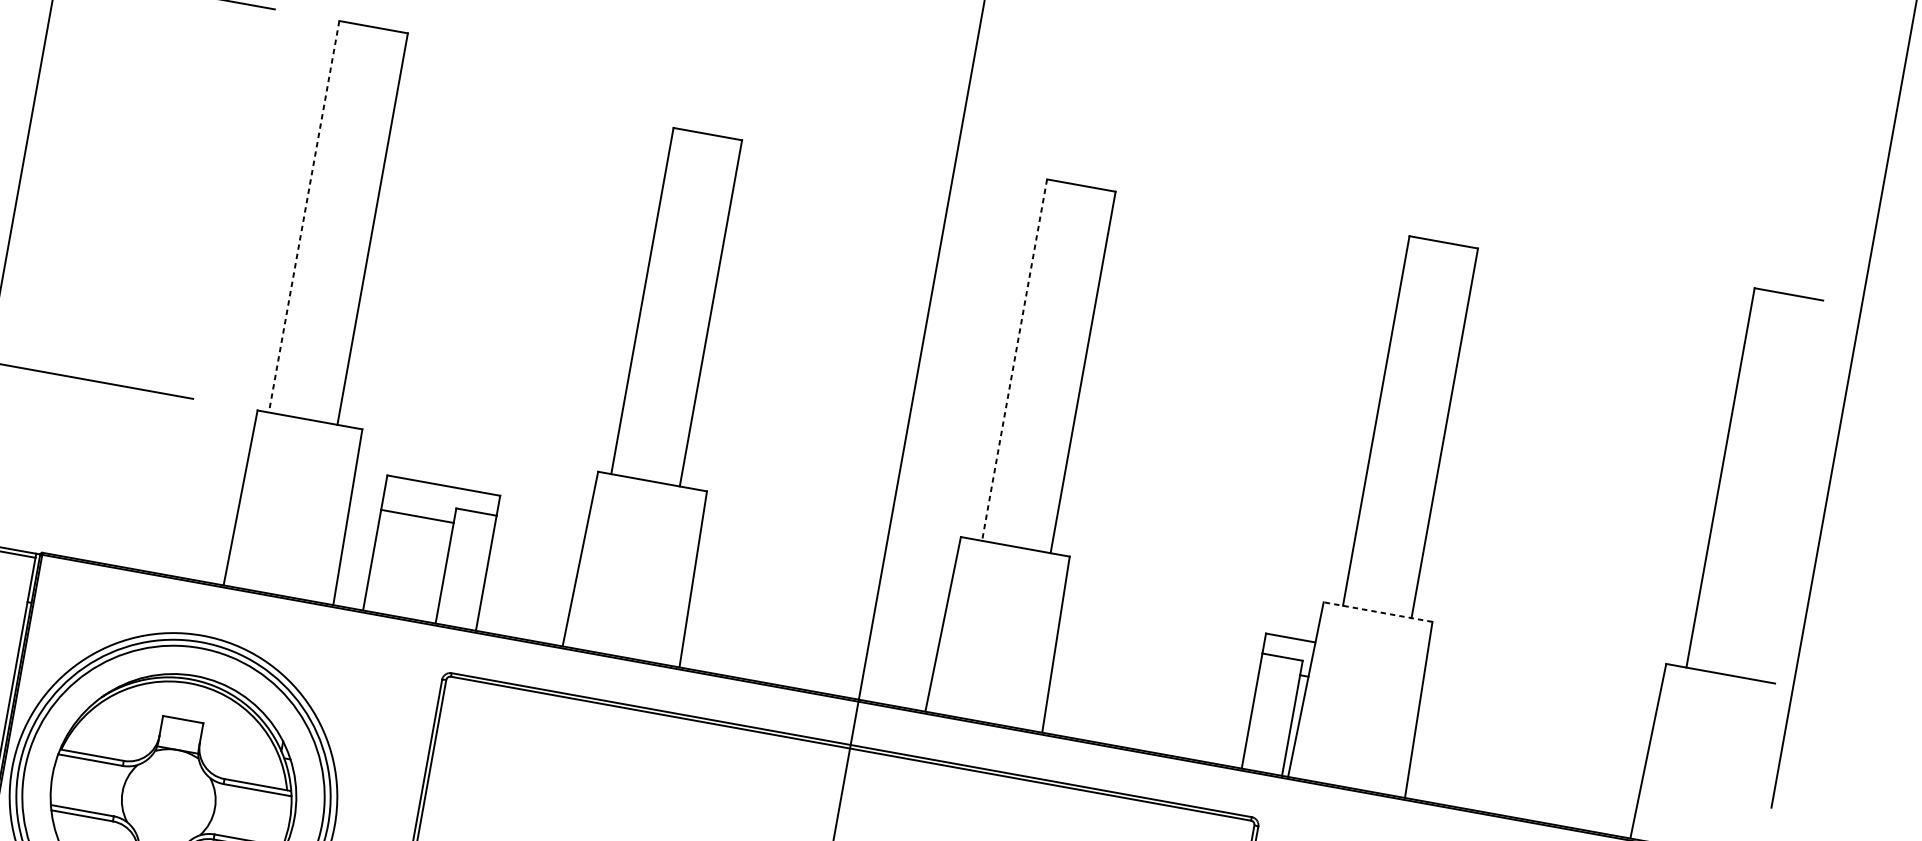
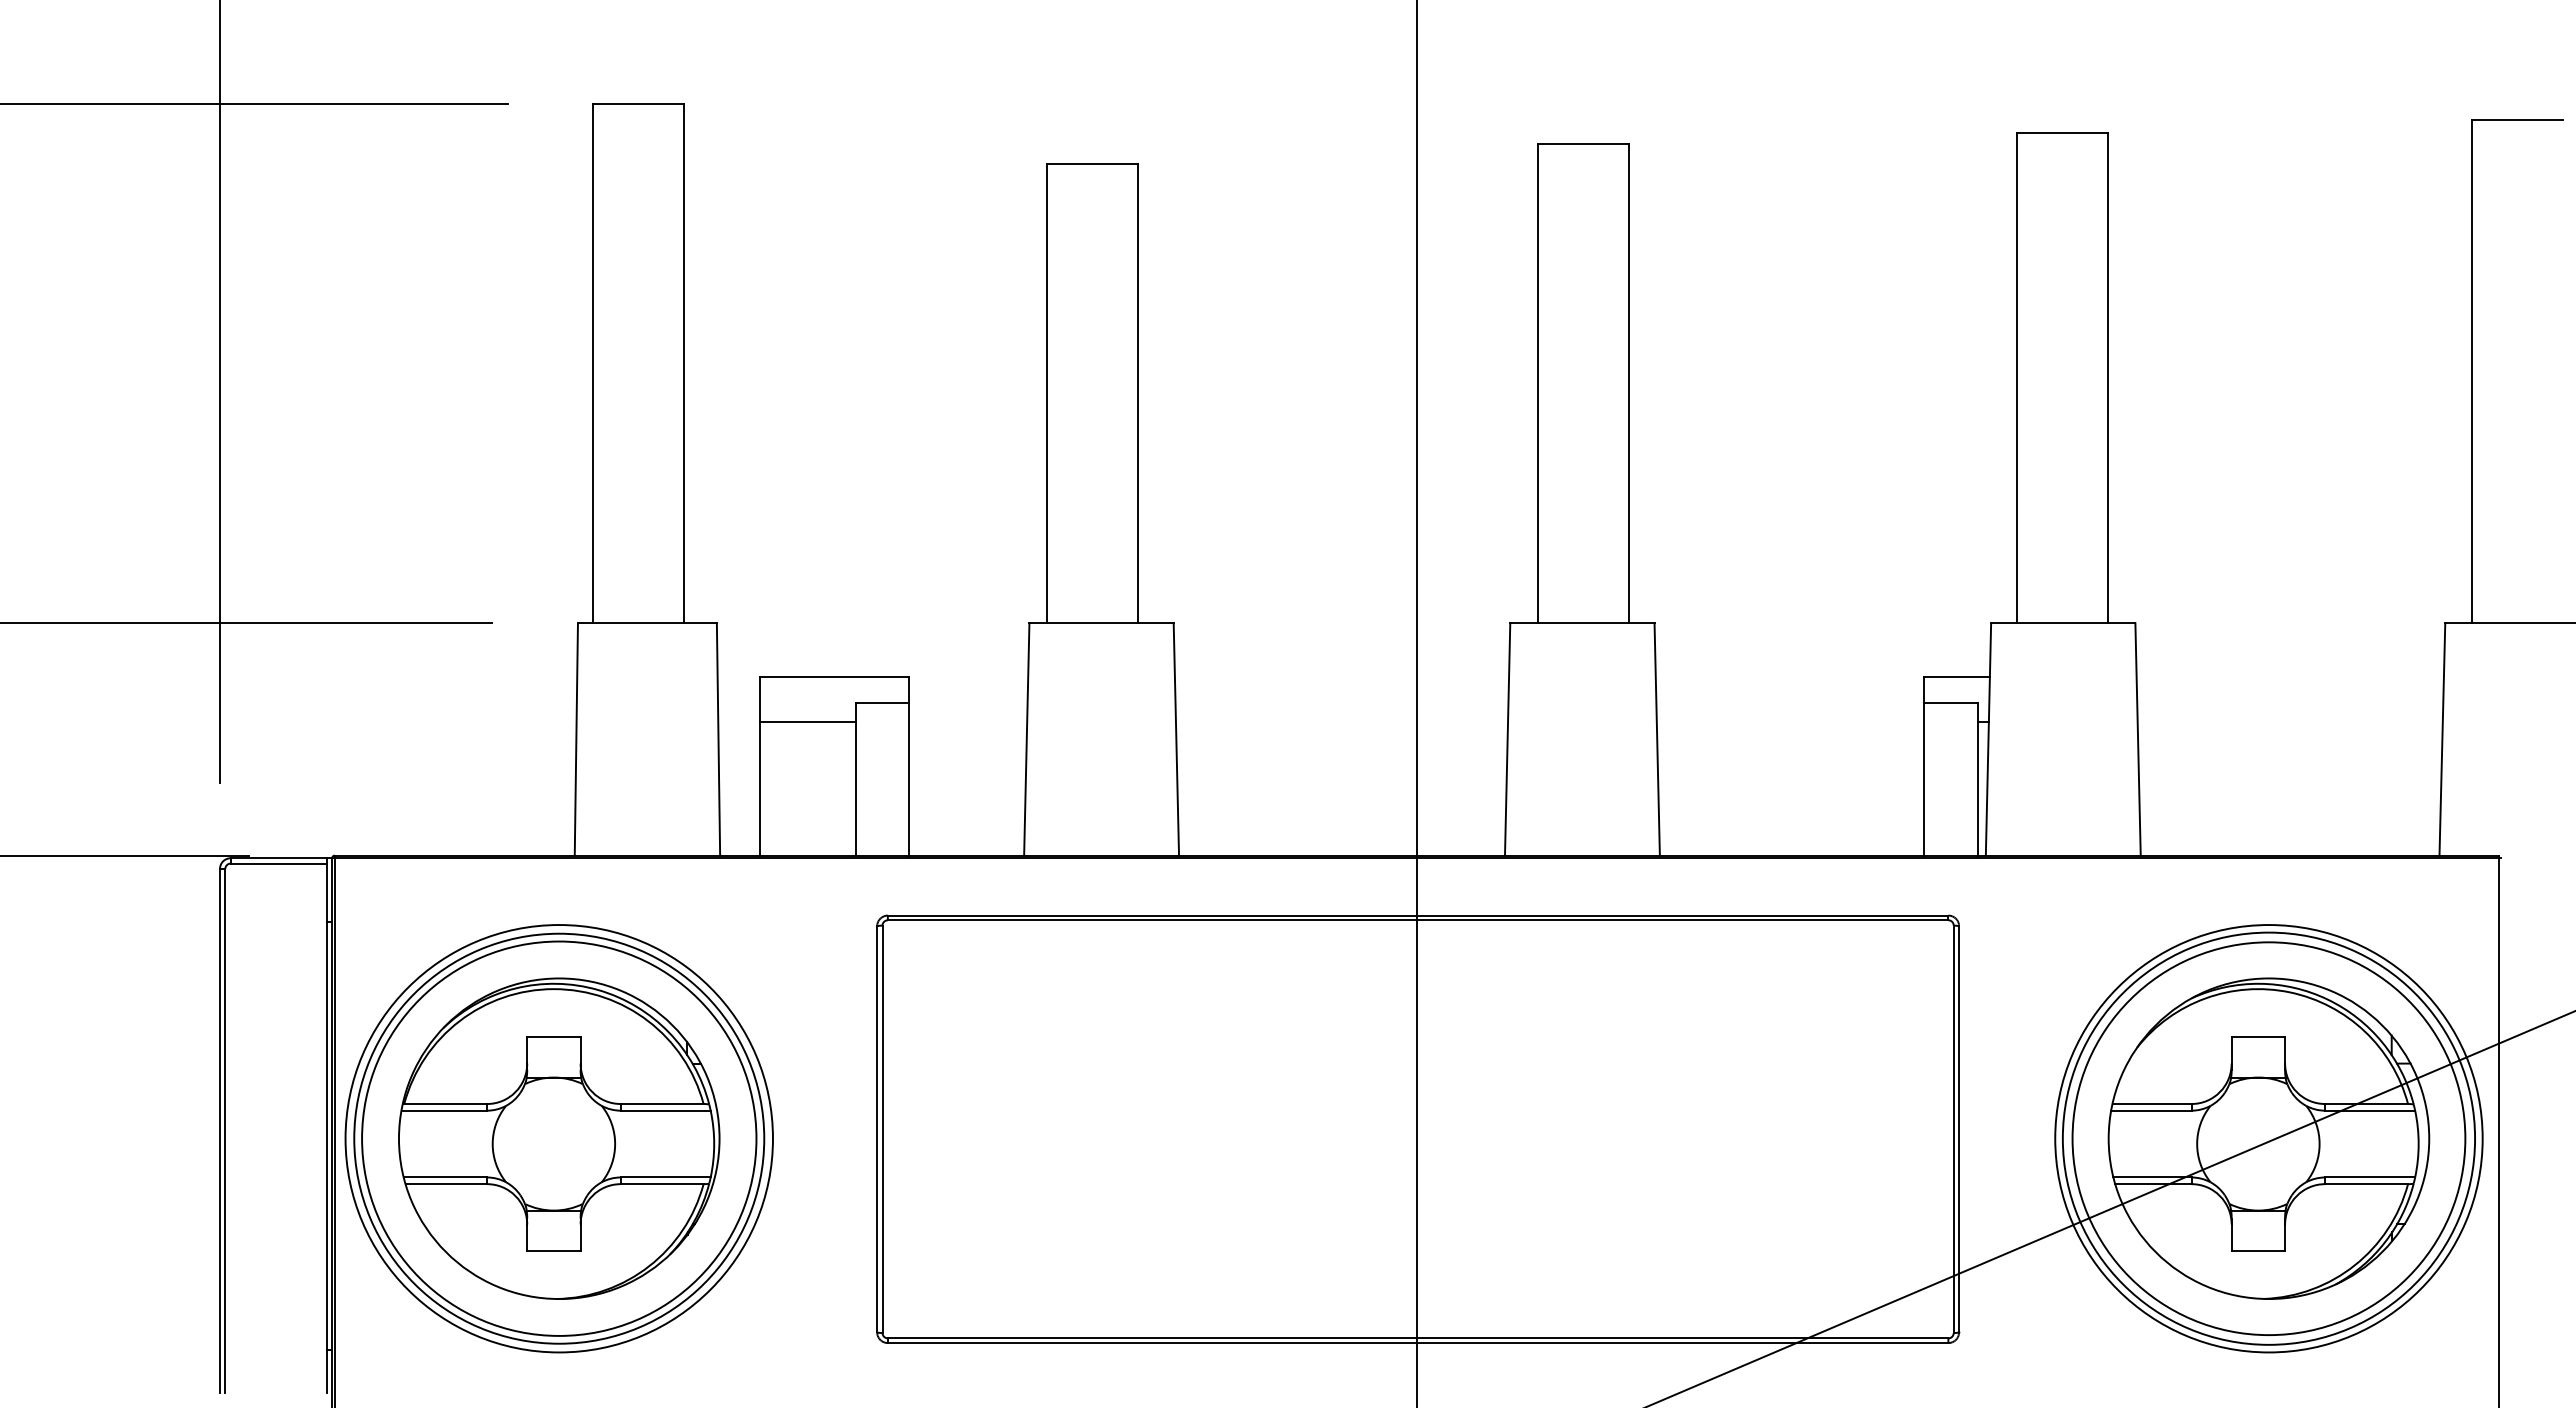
line: (303, 217) -> (592, 364), dashed -> solid
line: (1014, 360) -> (1538, 383), dashed -> solid
line: (1377, 612) -> (2062, 623), dashed -> solid

